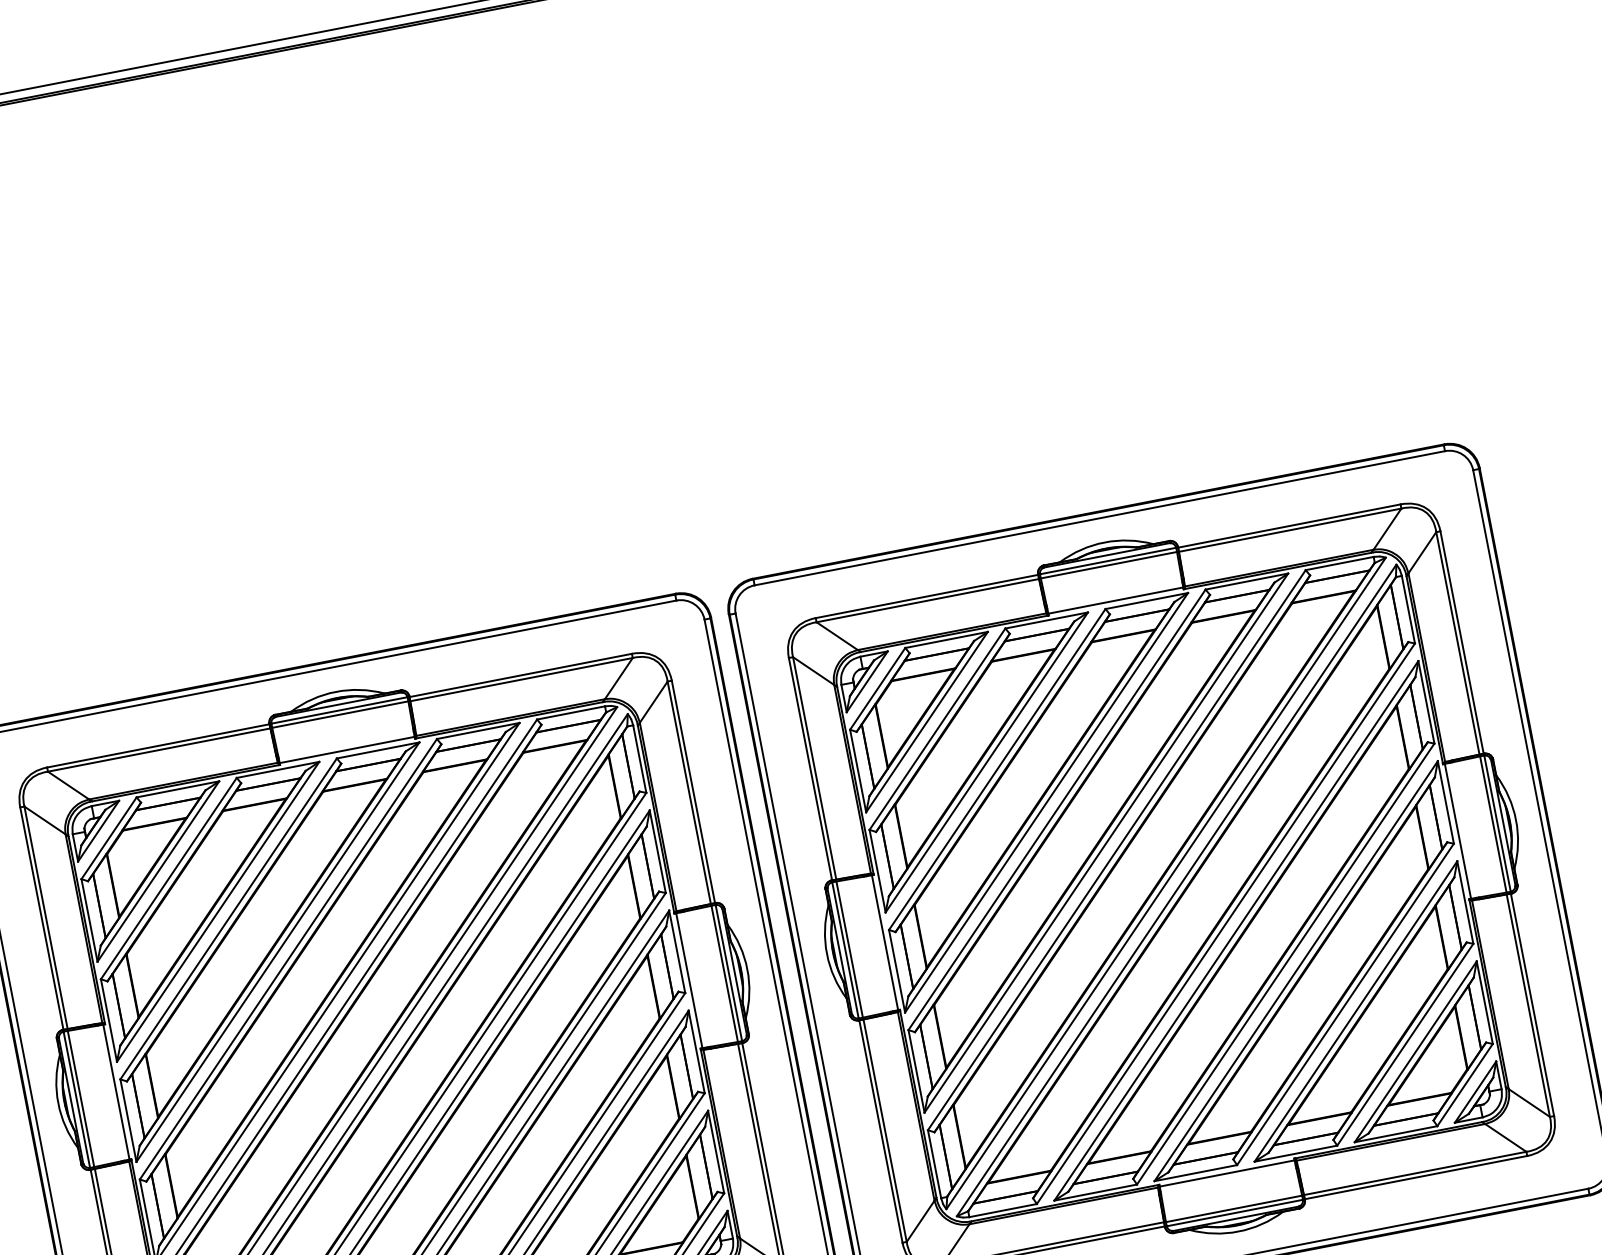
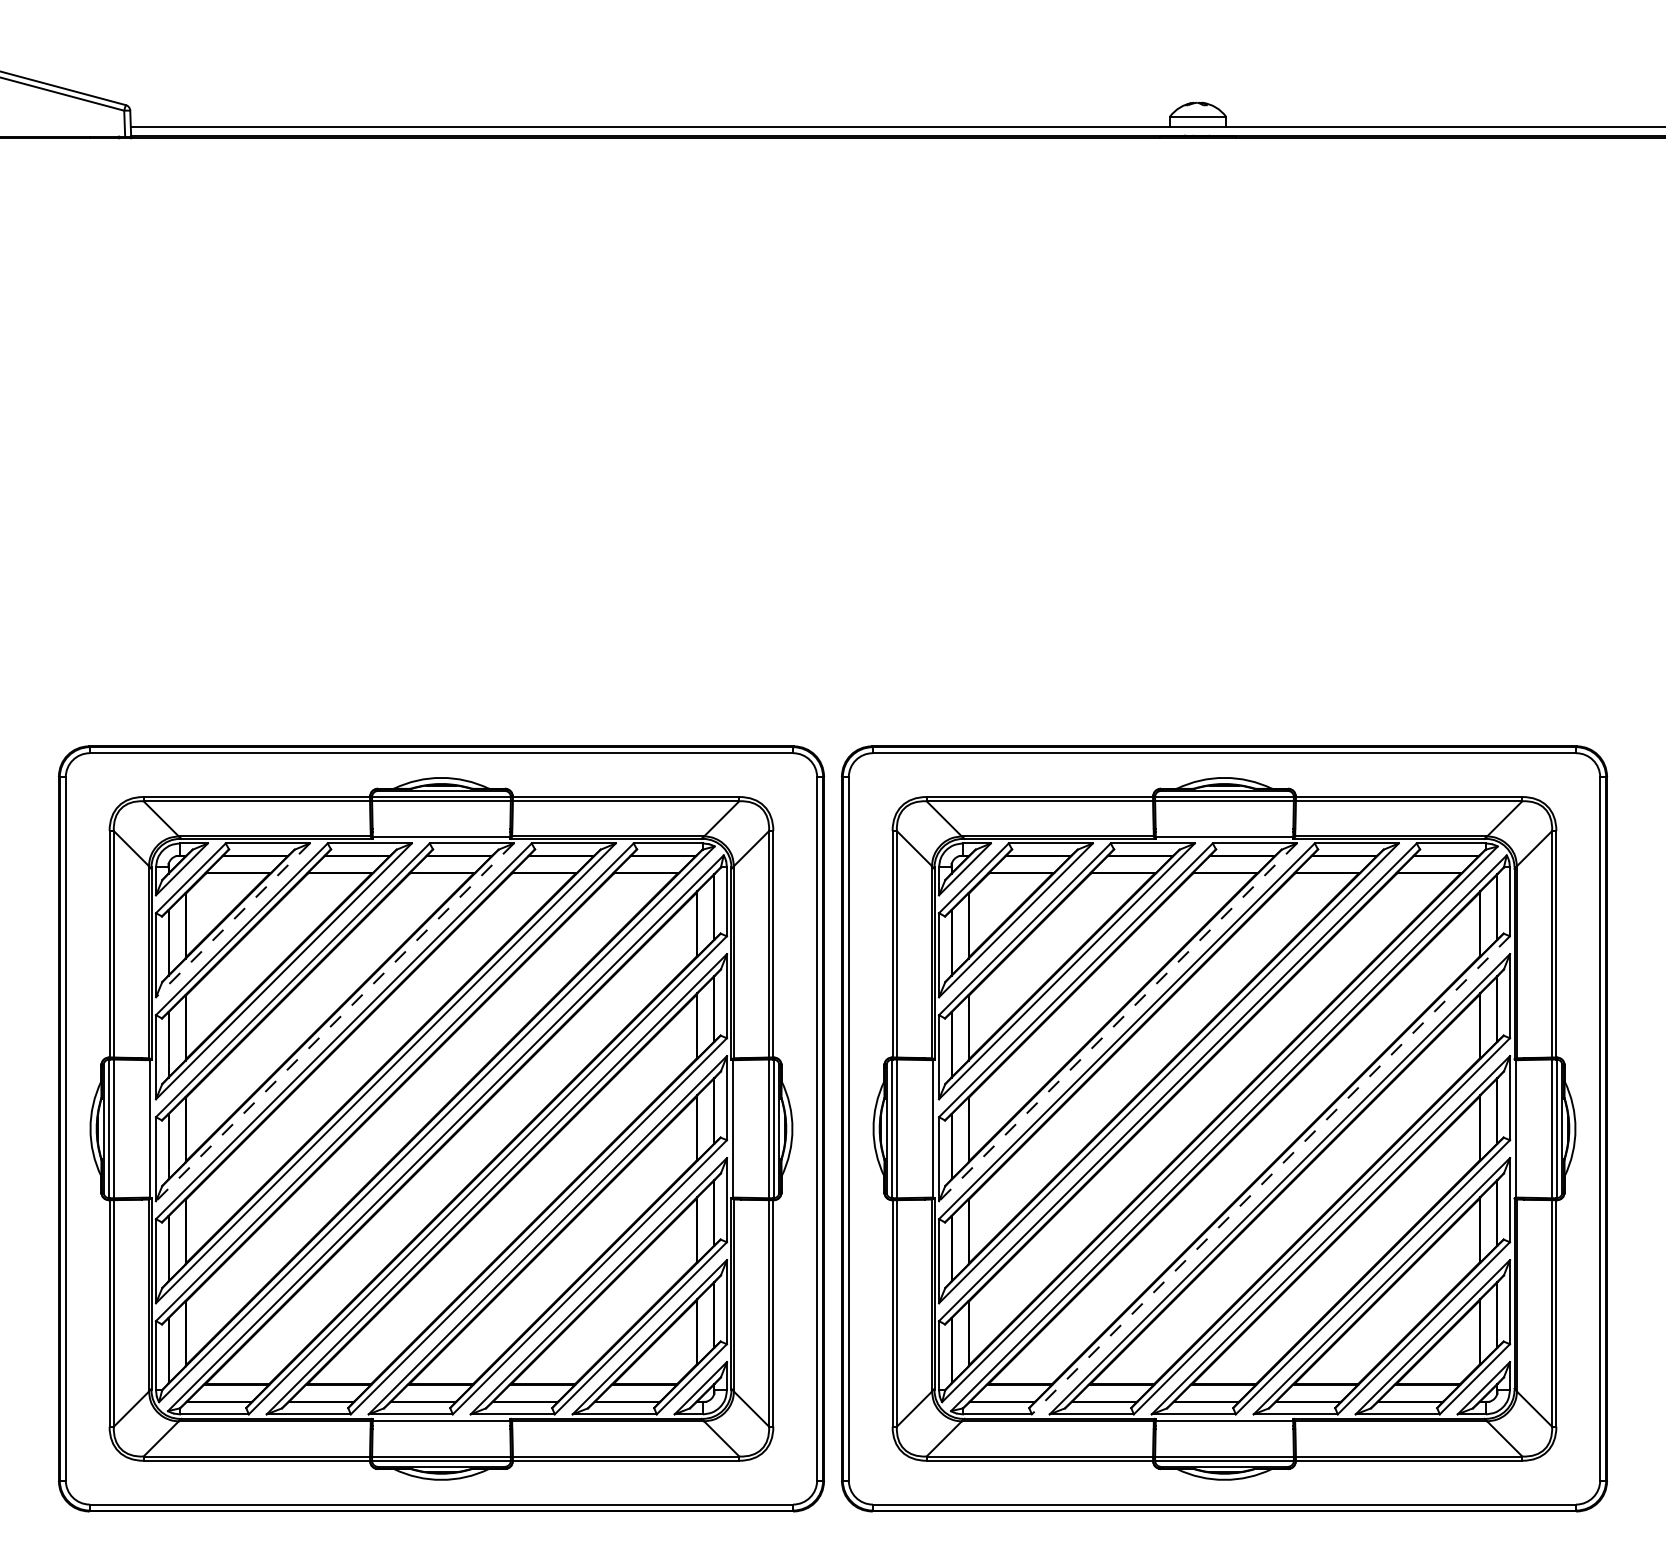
line: (1046, 803) -> (1117, 1022), solid -> dashed
line: (157, 871) -> (232, 920), solid -> dashed
line: (1225, 924) -> (1270, 1175), solid -> dashed
line: (277, 952) -> (334, 1022), solid -> dashed

